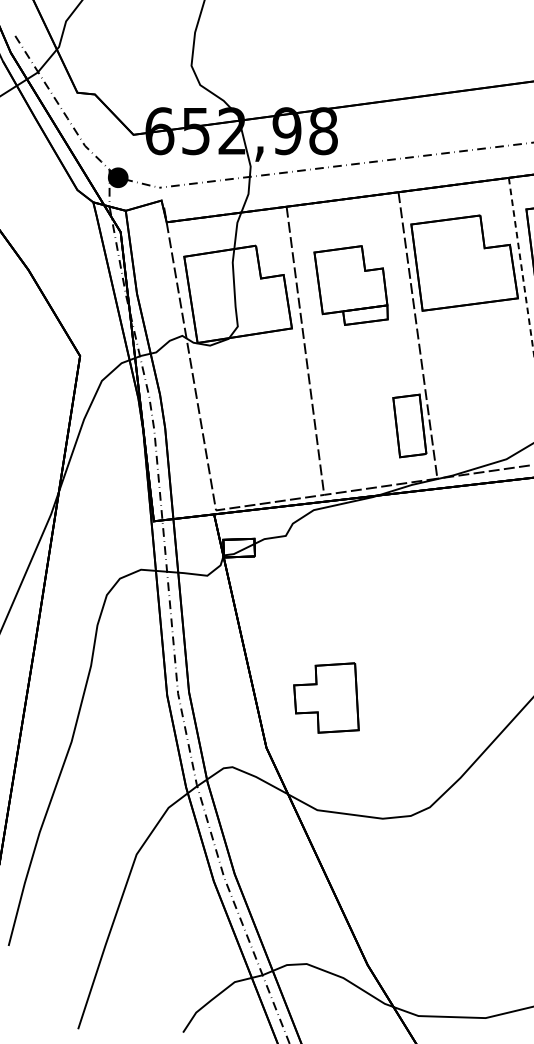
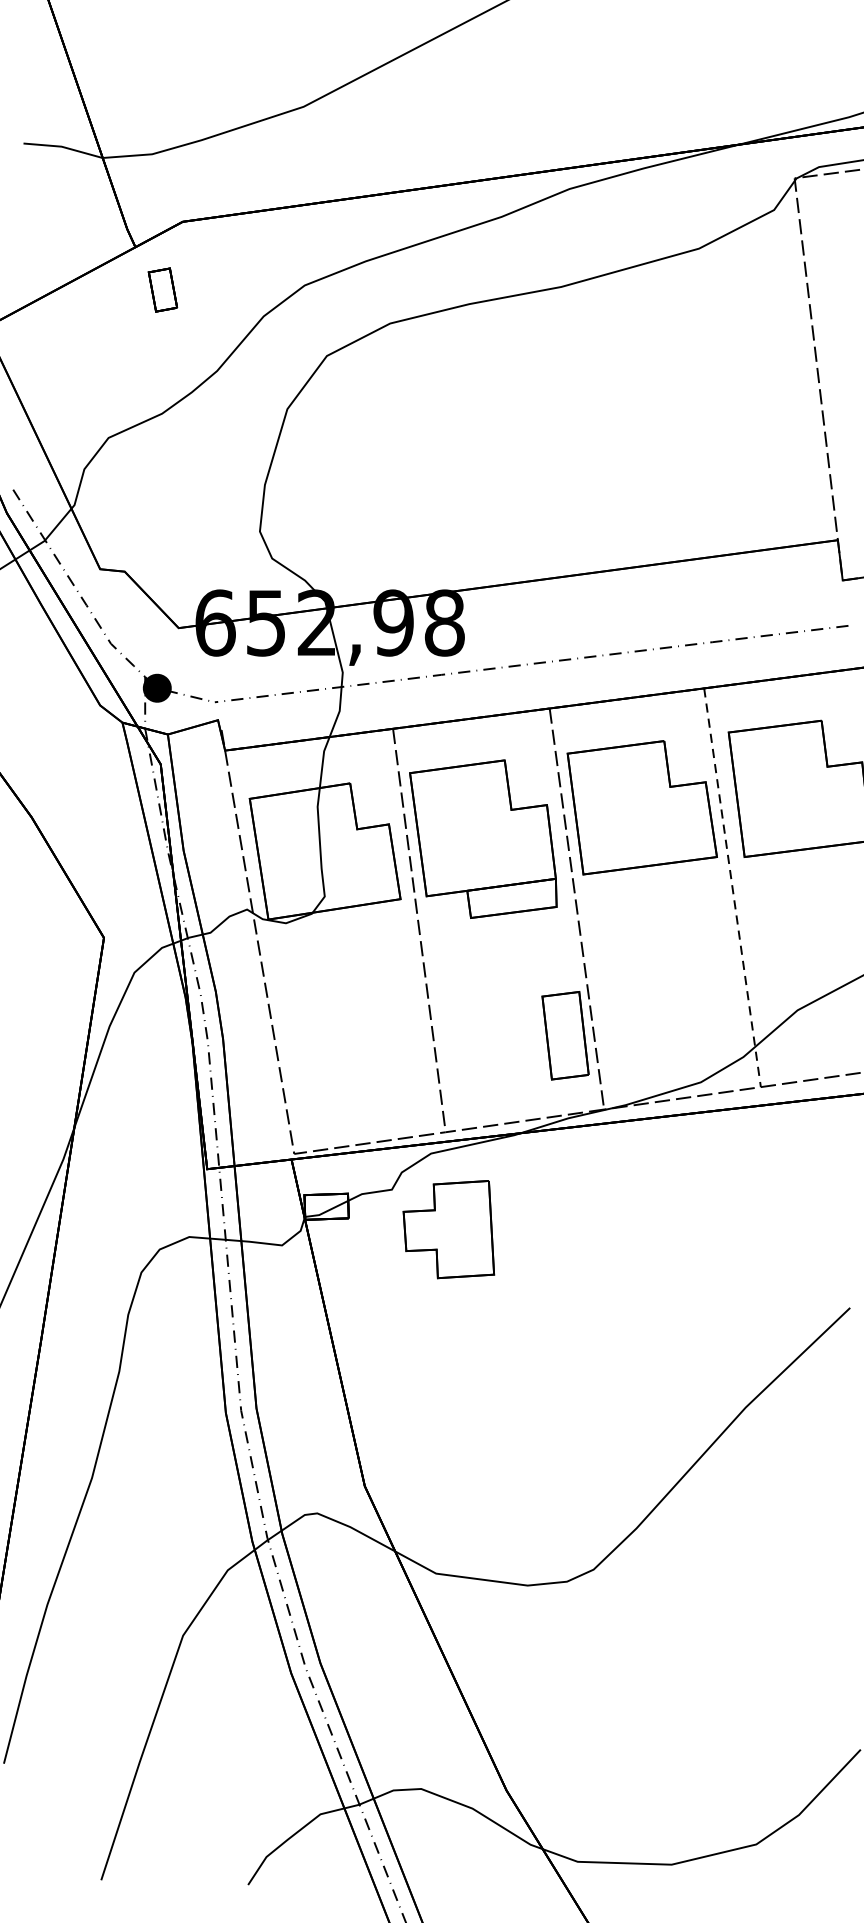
part: (351, 285) -> (483, 838), size x1.43
part: (326, 697) -> (448, 1229), moved

